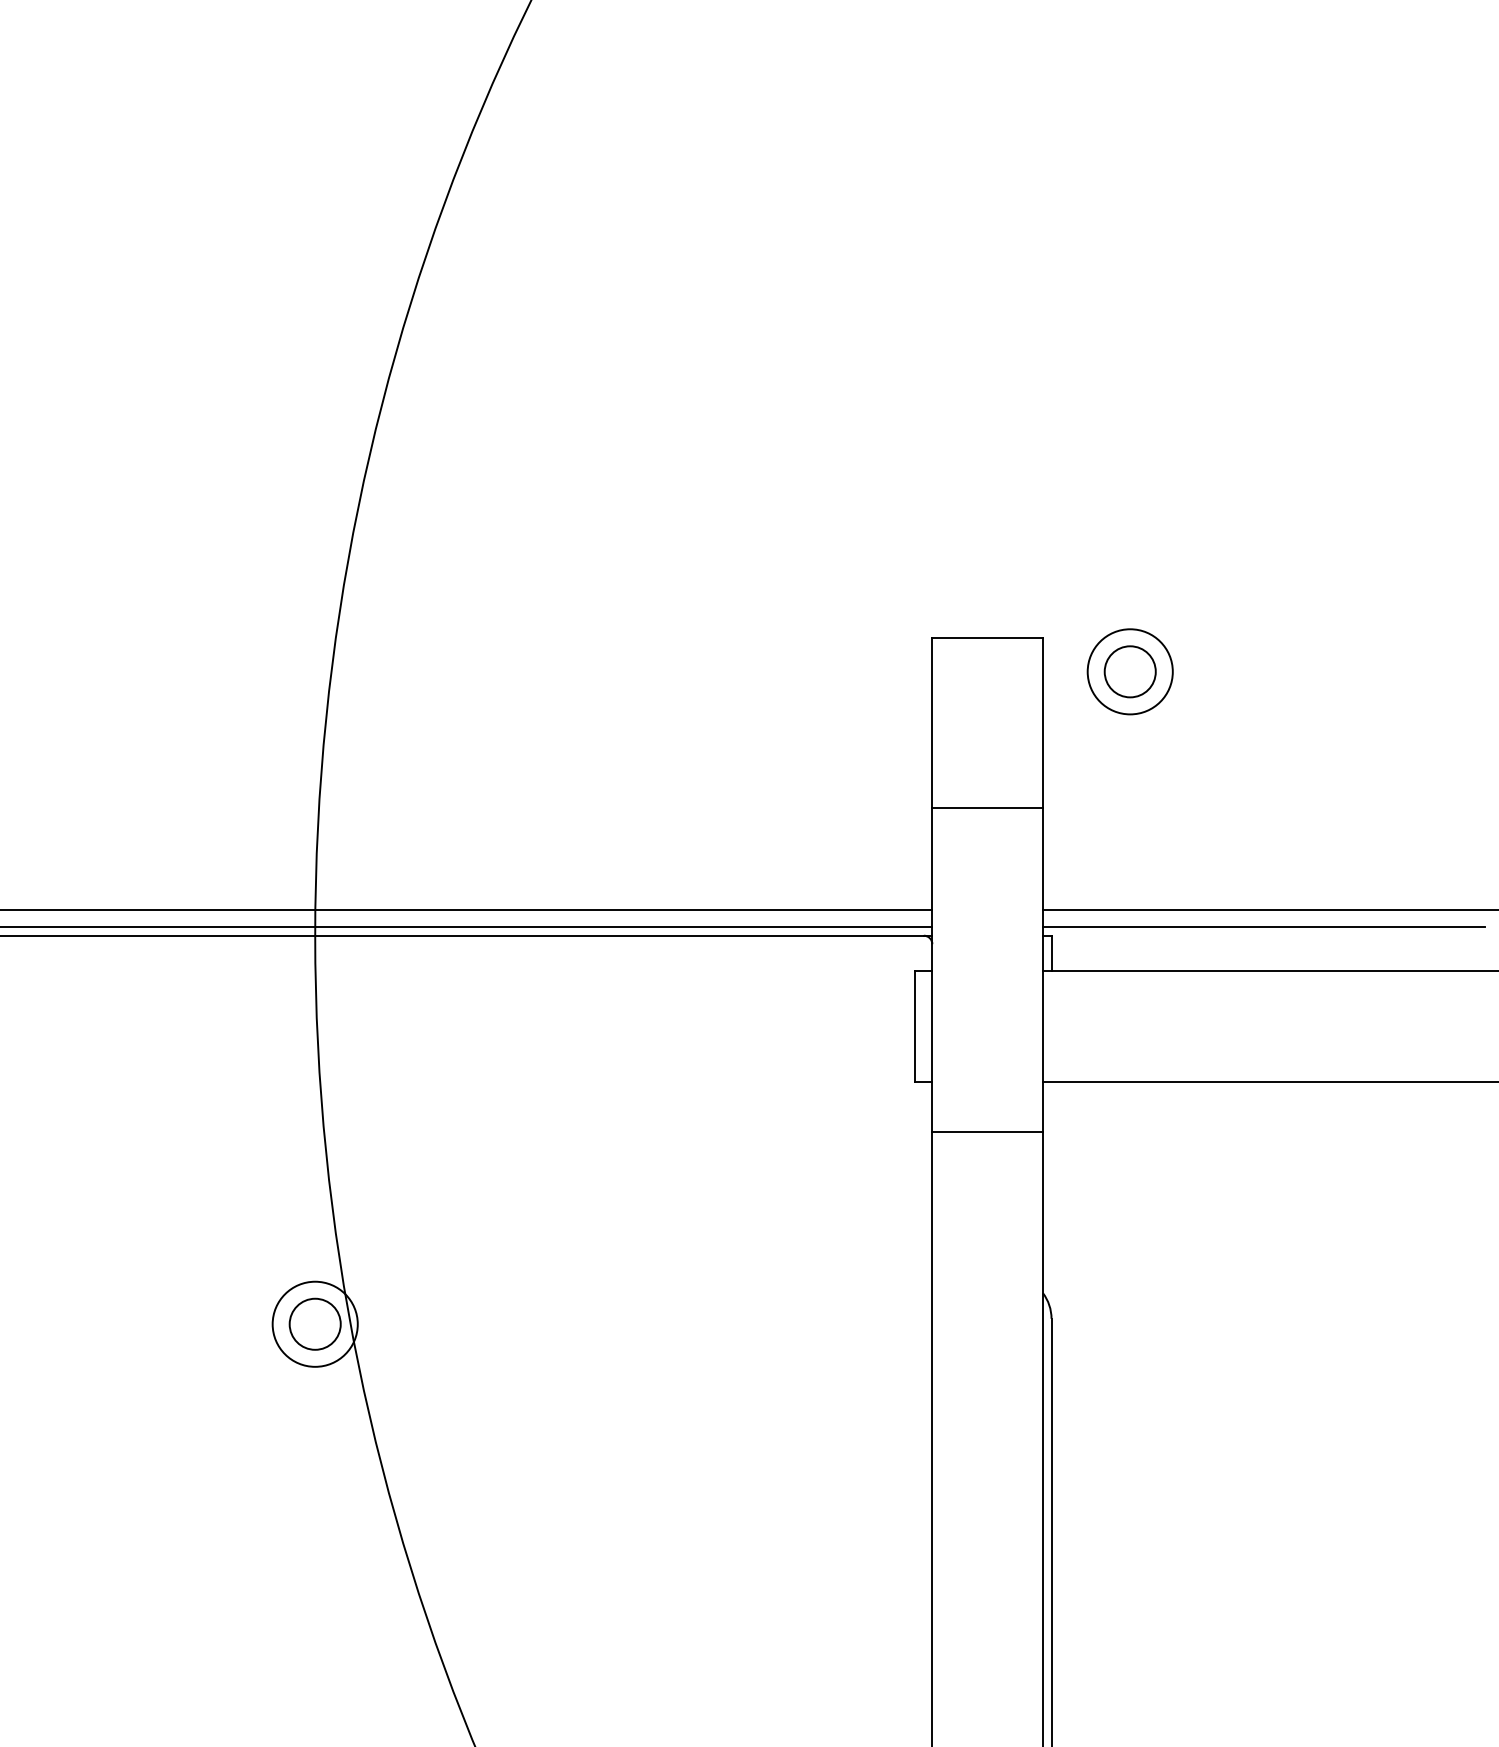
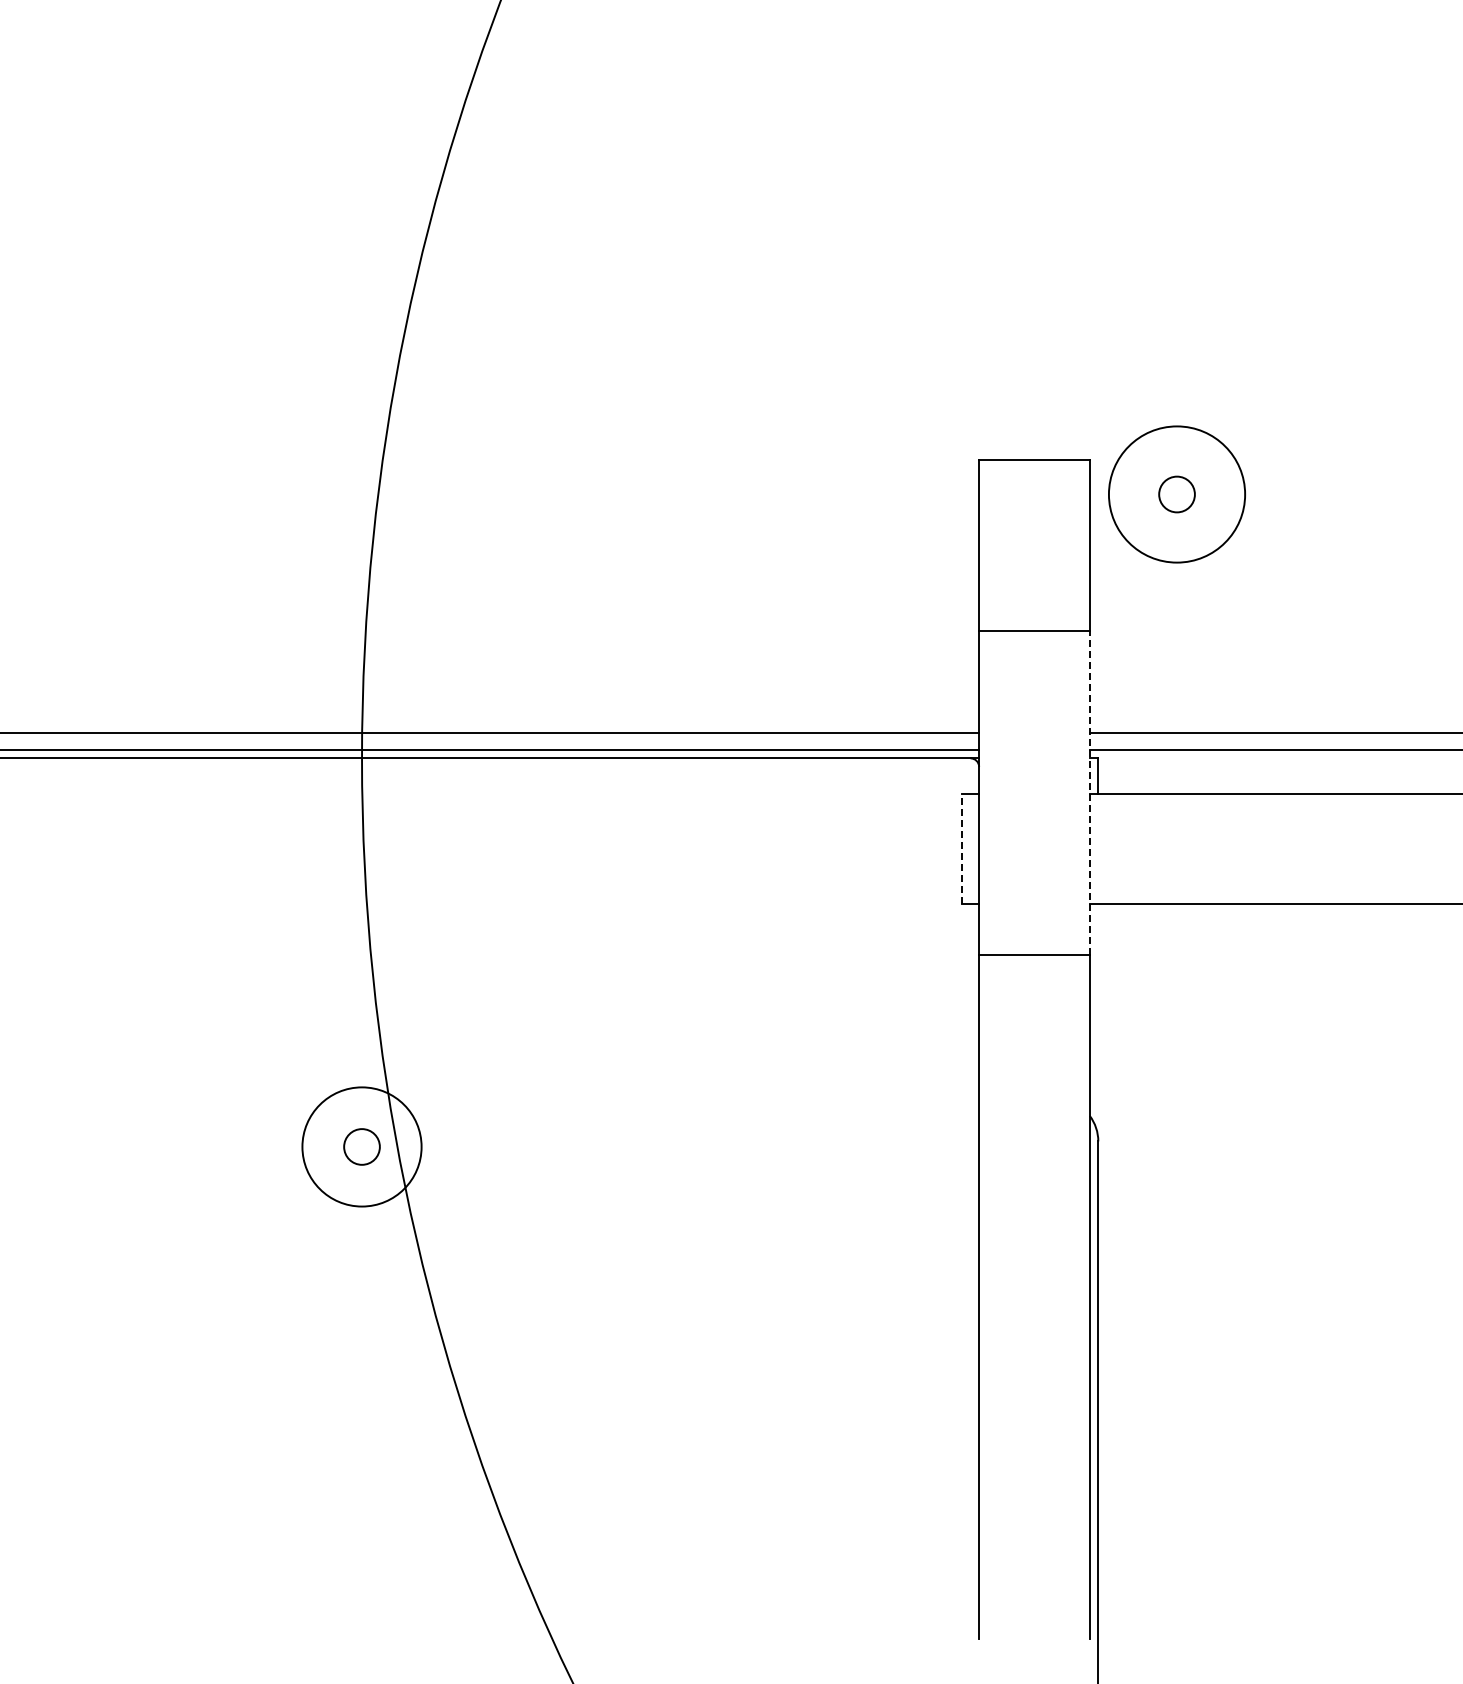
circle: (1129, 671) -> (1176, 494), size x0.7
circle: (1129, 671) -> (1176, 494), size x1.6
line: (1043, 969) -> (1090, 792), solid -> dashed
line: (915, 1025) -> (962, 848), solid -> dashed
circle: (314, 1323) -> (361, 1146), size x0.7
circle: (314, 1323) -> (361, 1146), size x1.4

